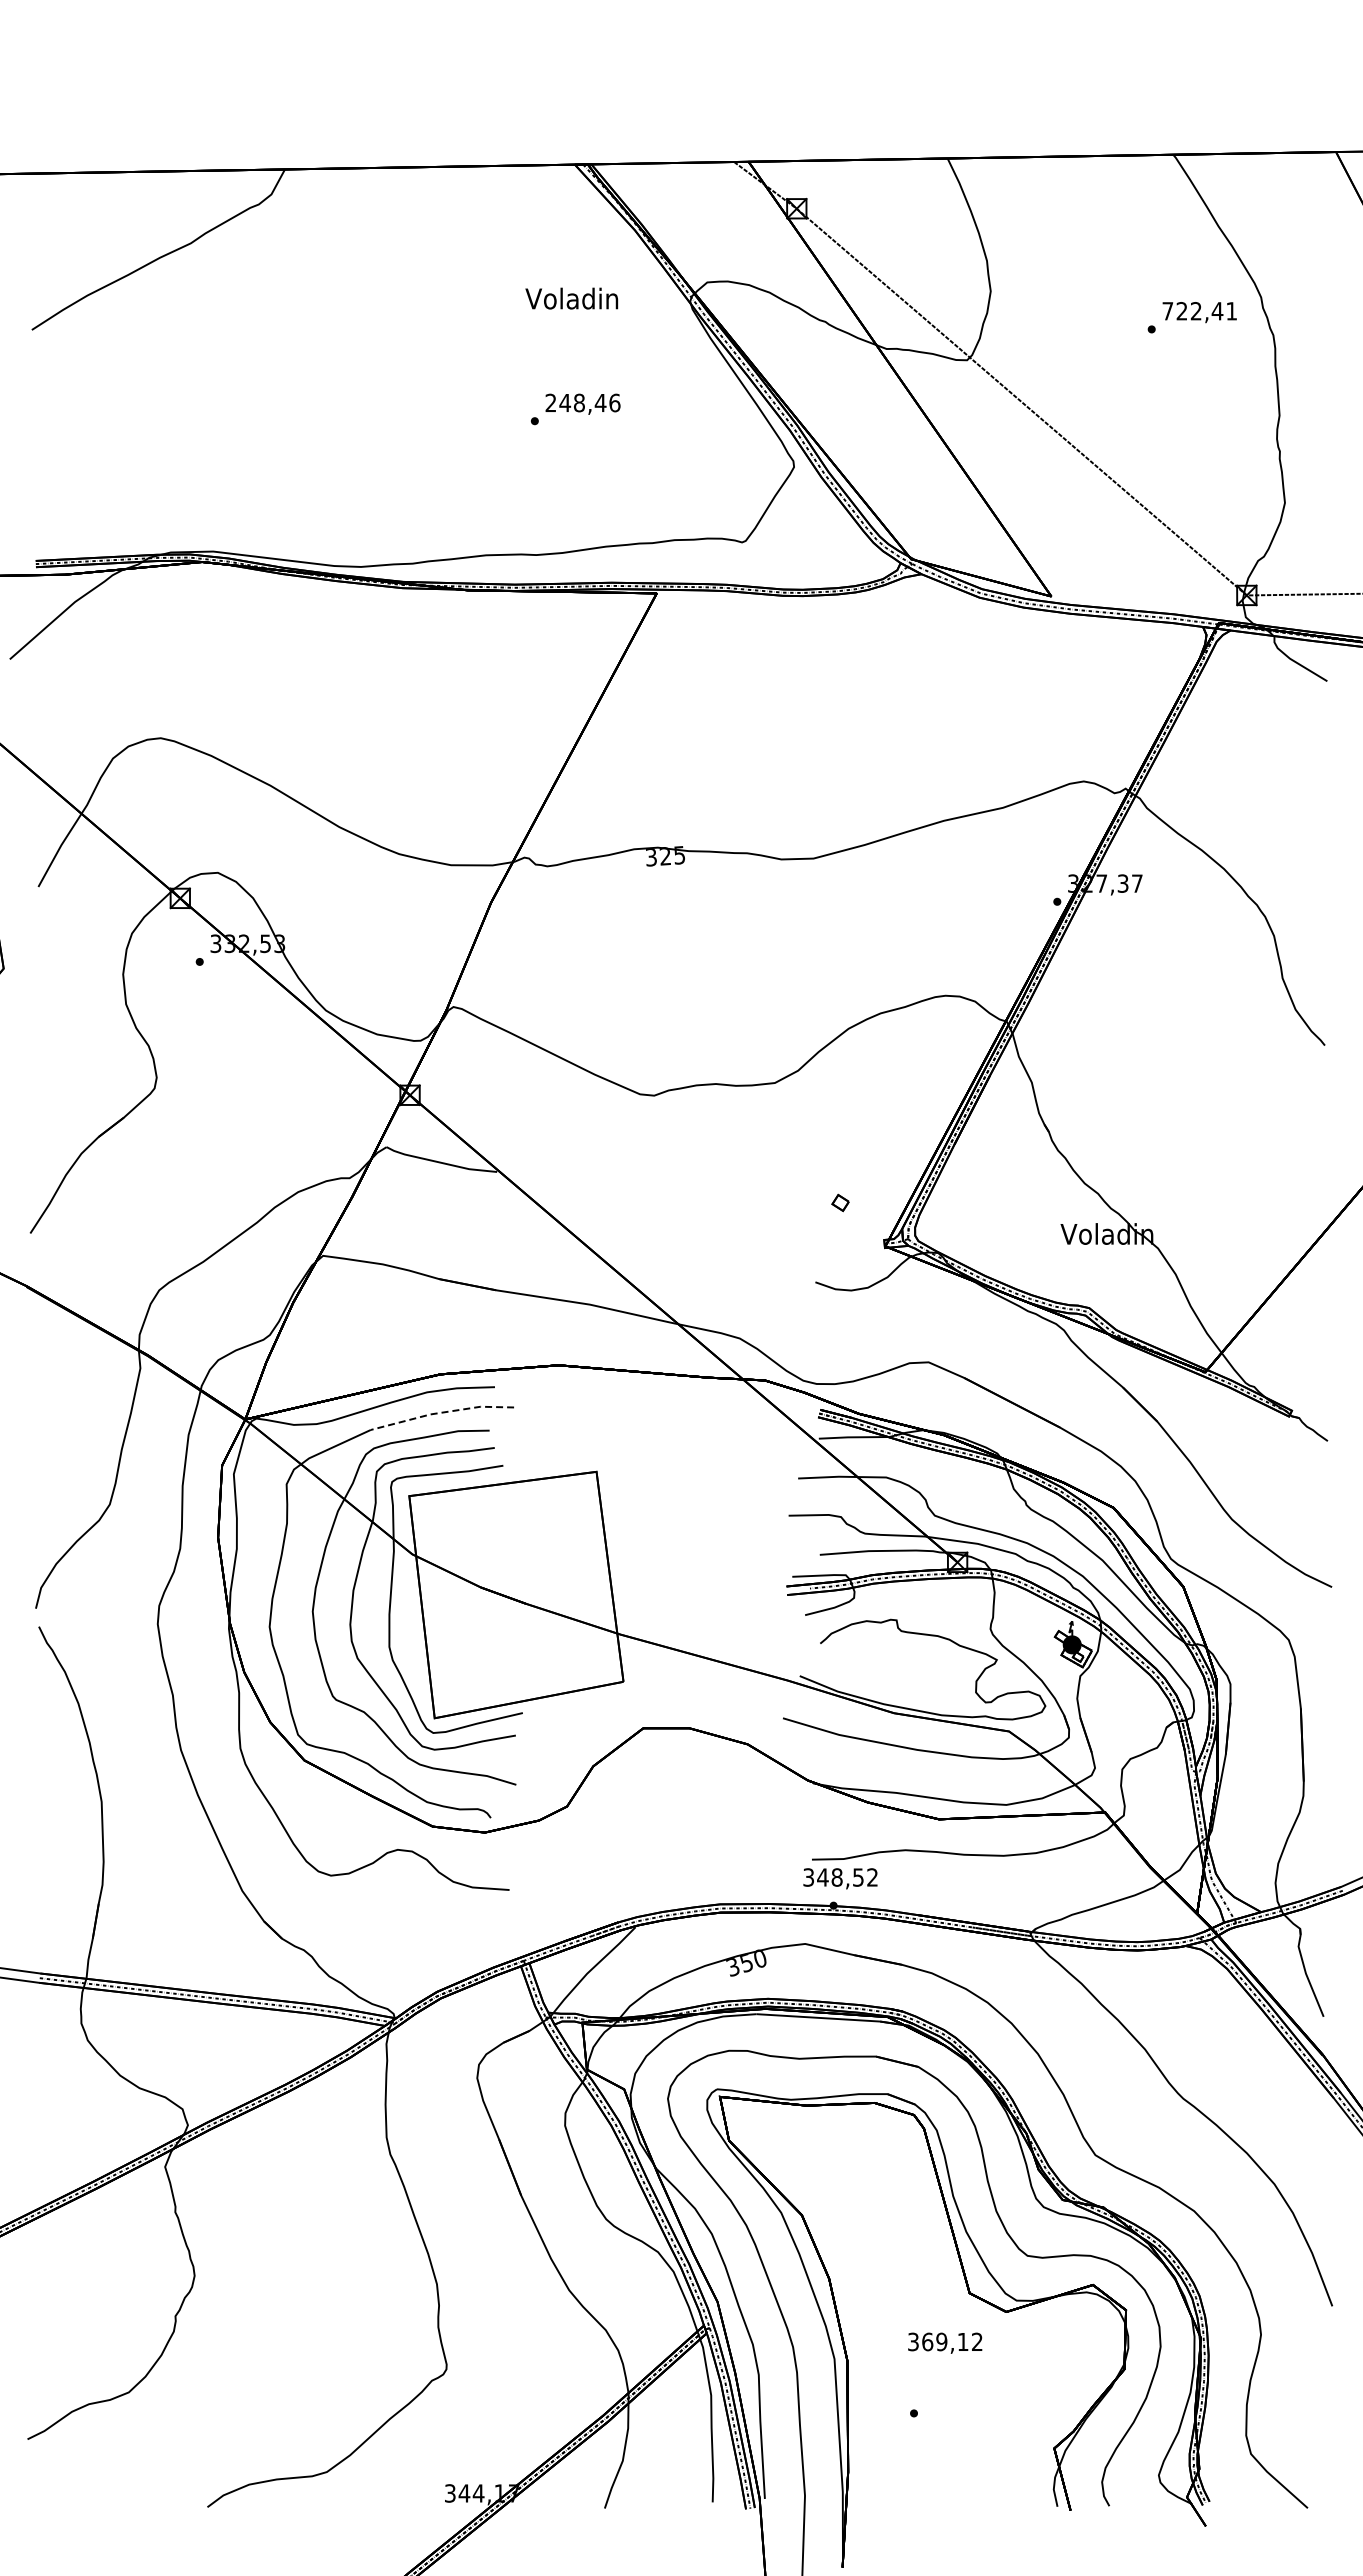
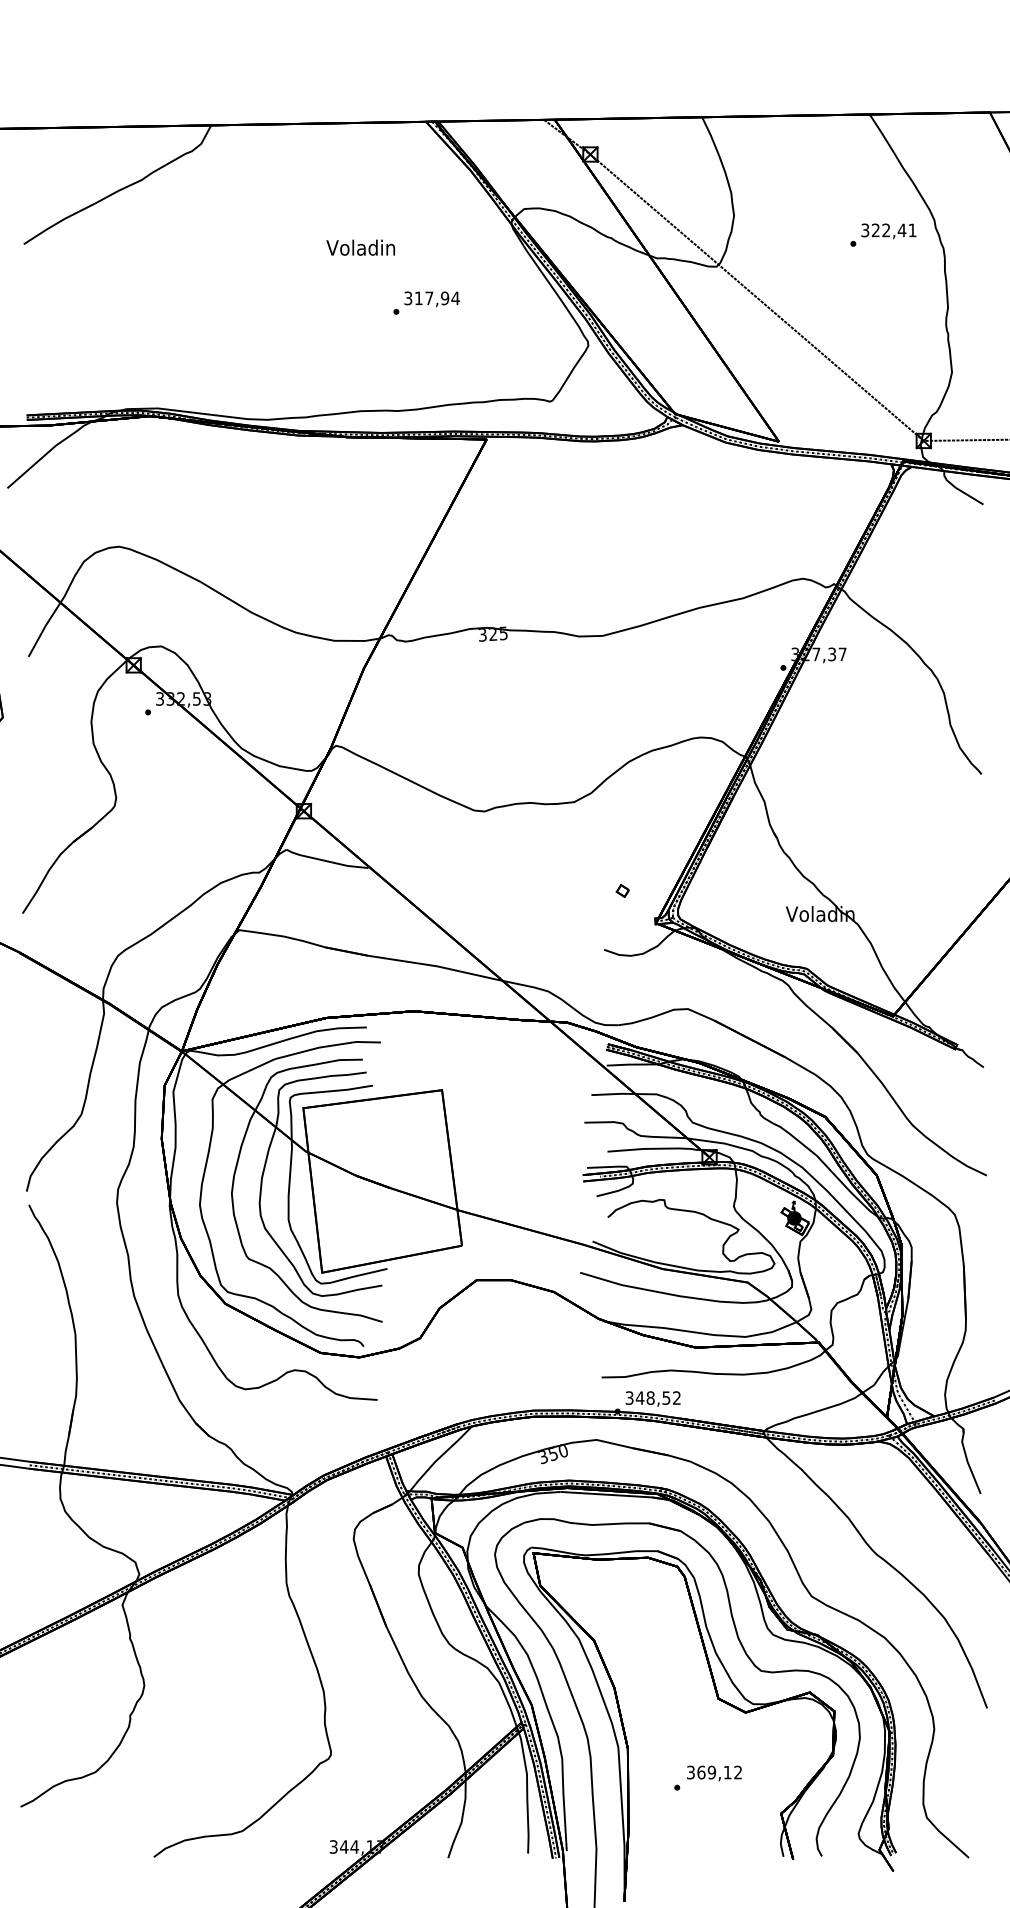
text: (571, 298) -> (360, 247), moved
text: (1167, 311) -> (865, 230), 722,41 -> 322,41
text: (582, 402) -> (431, 298), 248,46 -> 317,94
line: (441, 1412) -> (327, 1046), dashed -> solid
text: (840, 1878) -> (653, 1398), moved
text: (945, 2342) -> (714, 1772), moved

